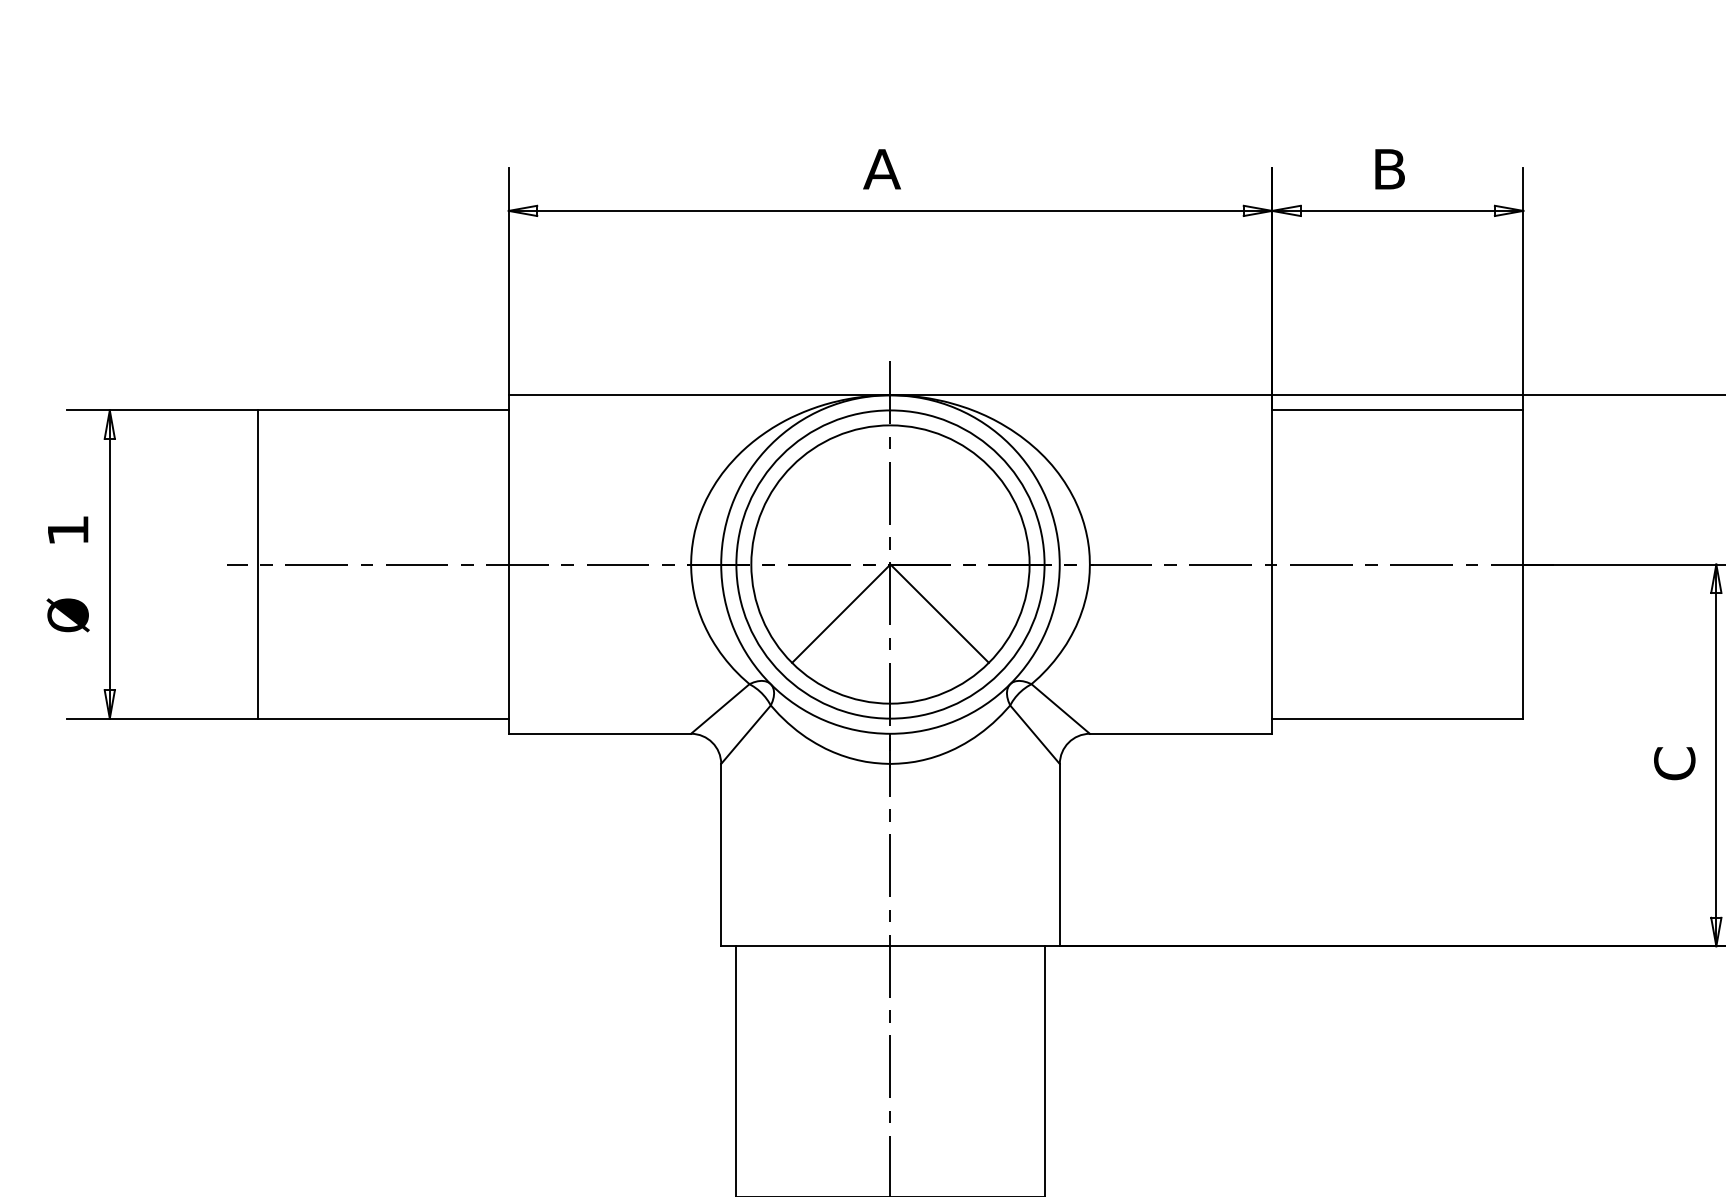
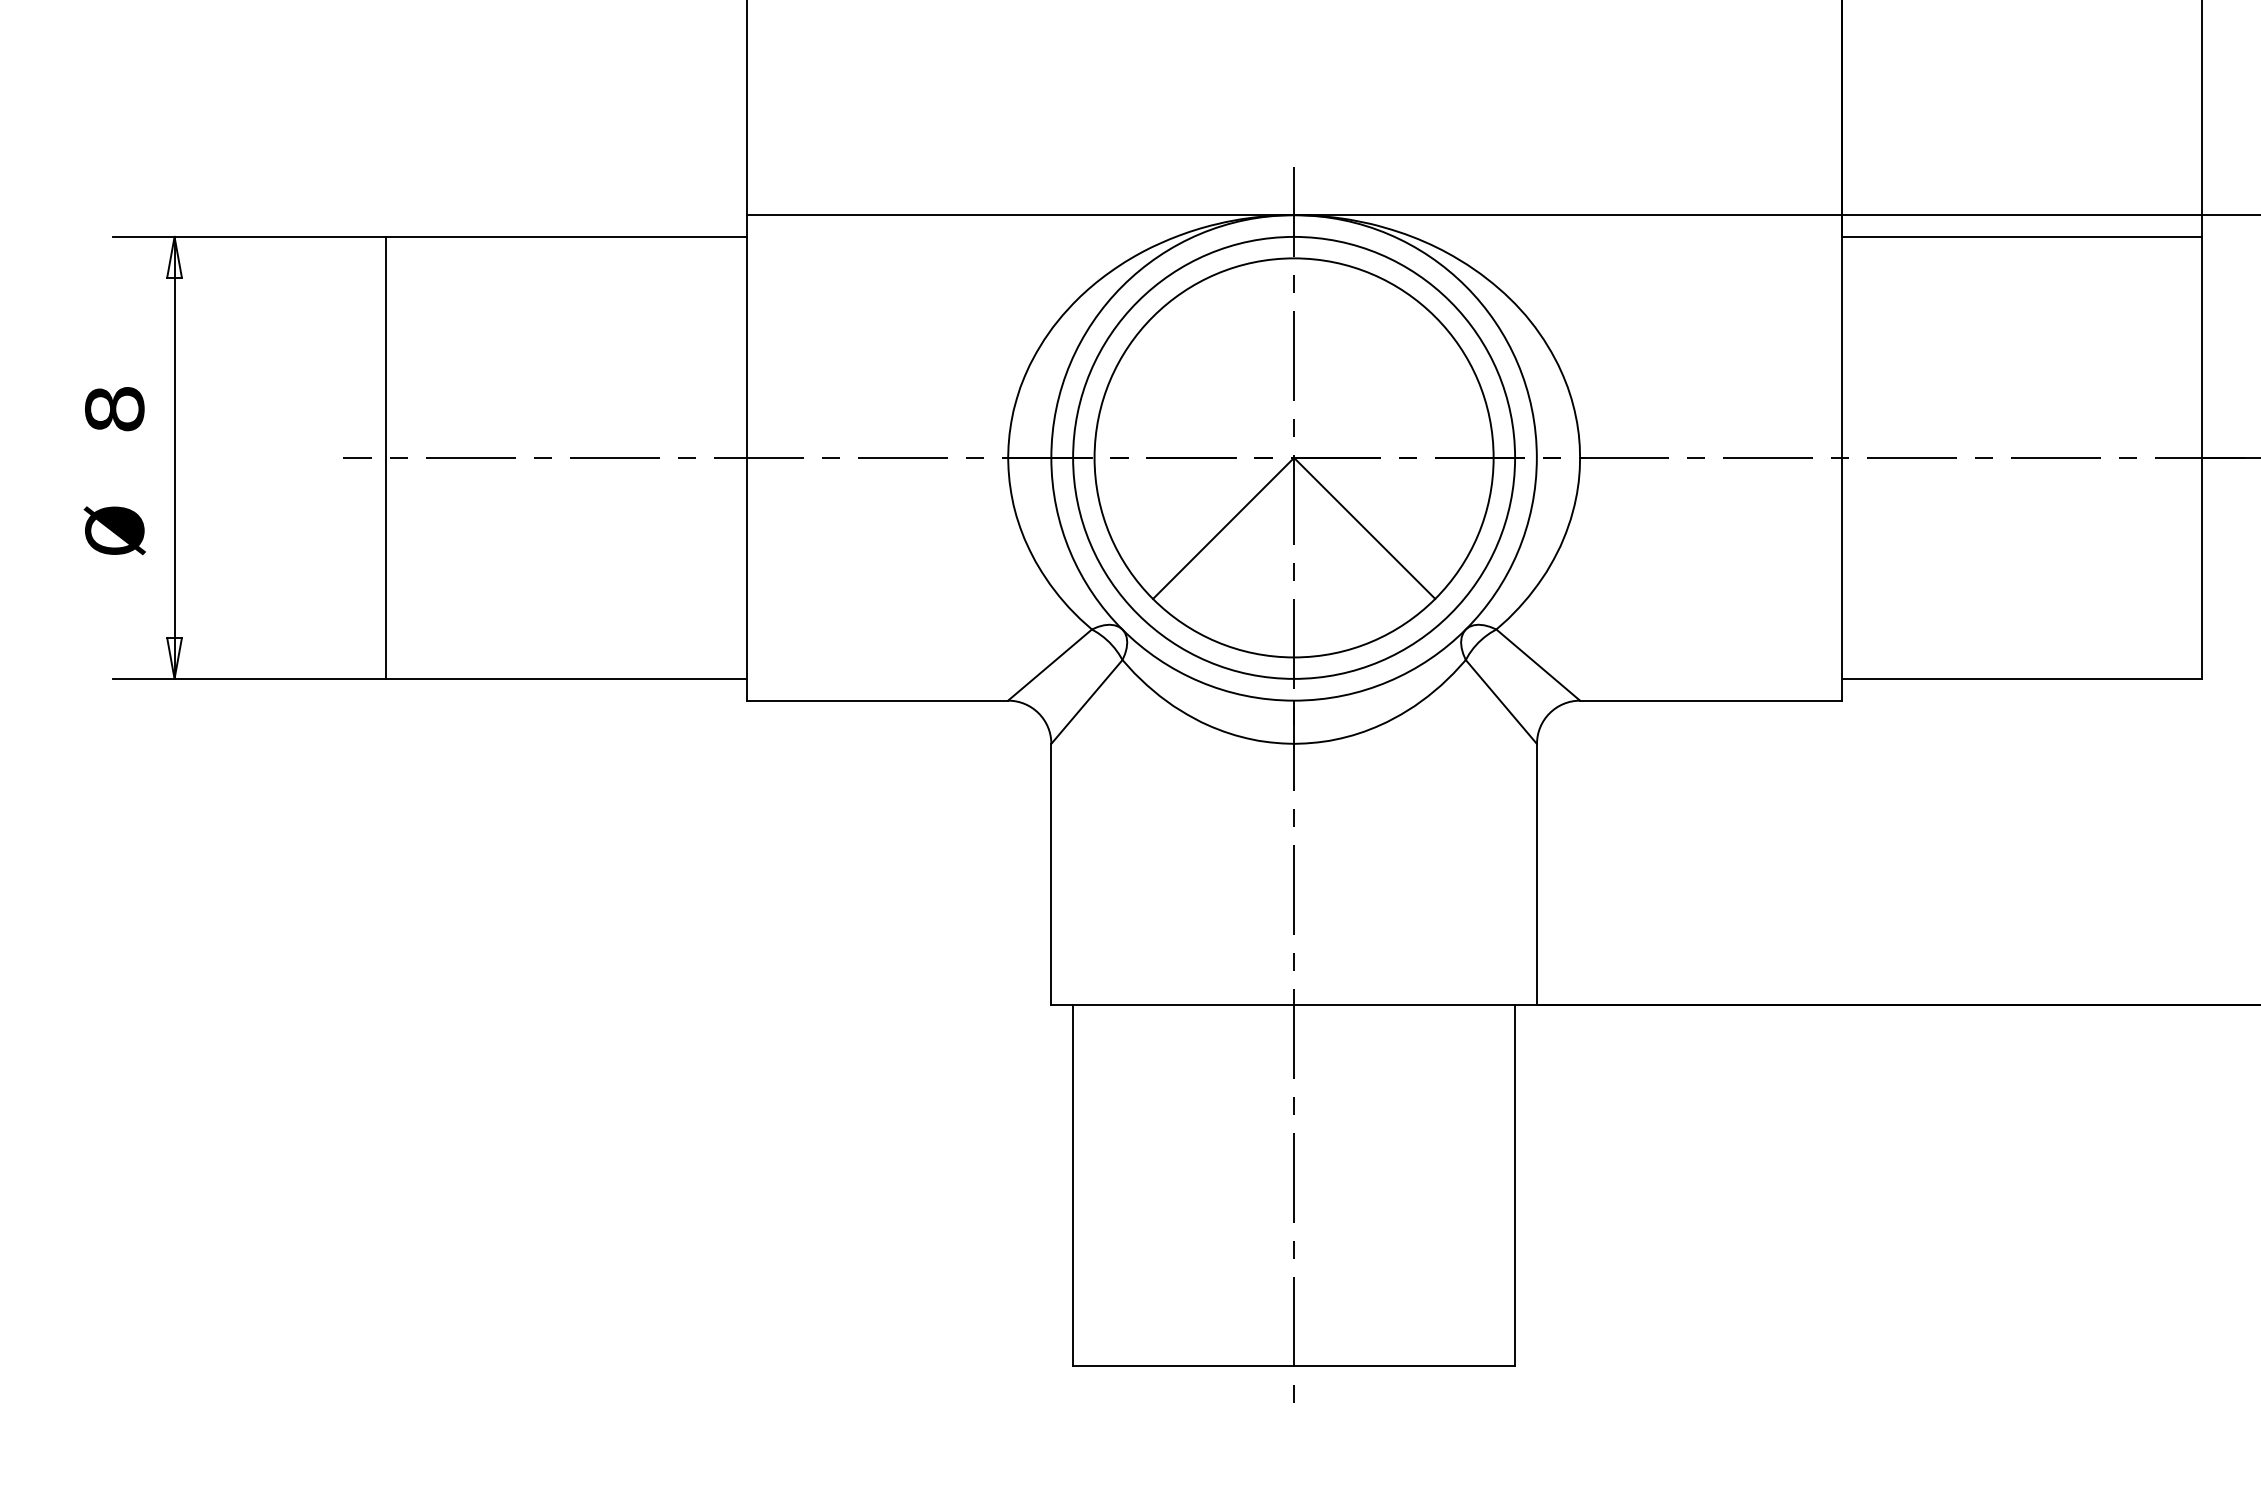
text: (67, 530) -> (113, 409), 1 -> 8

